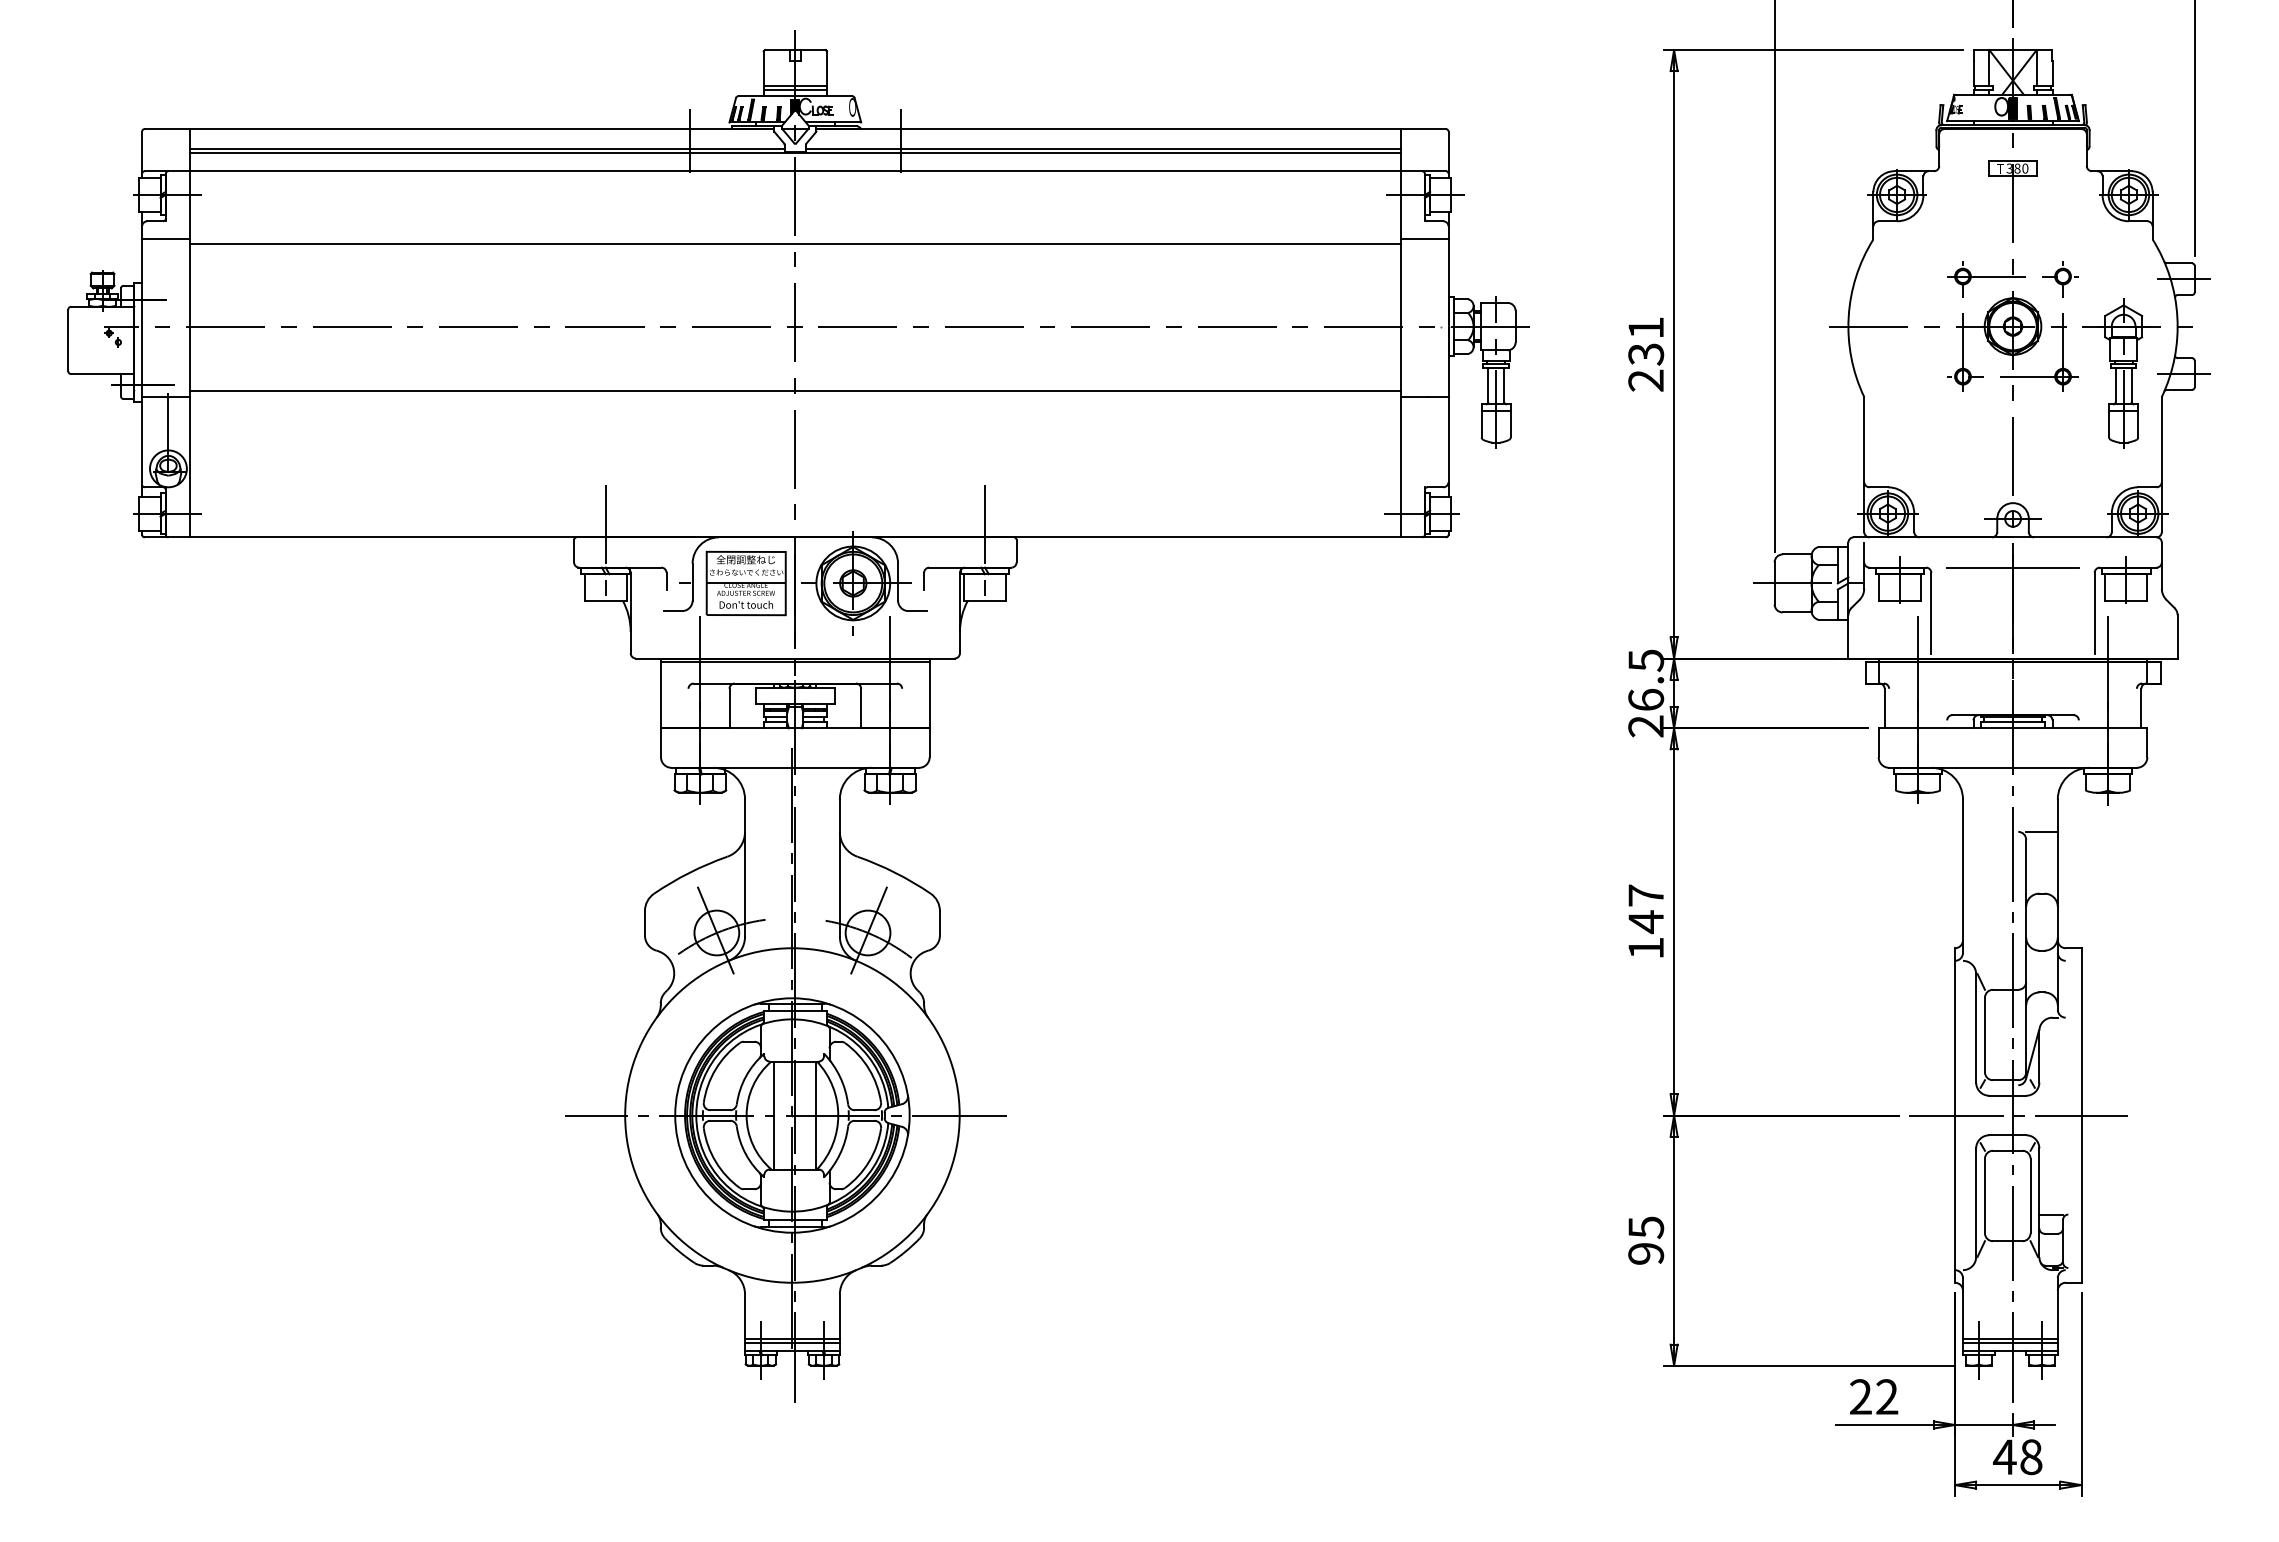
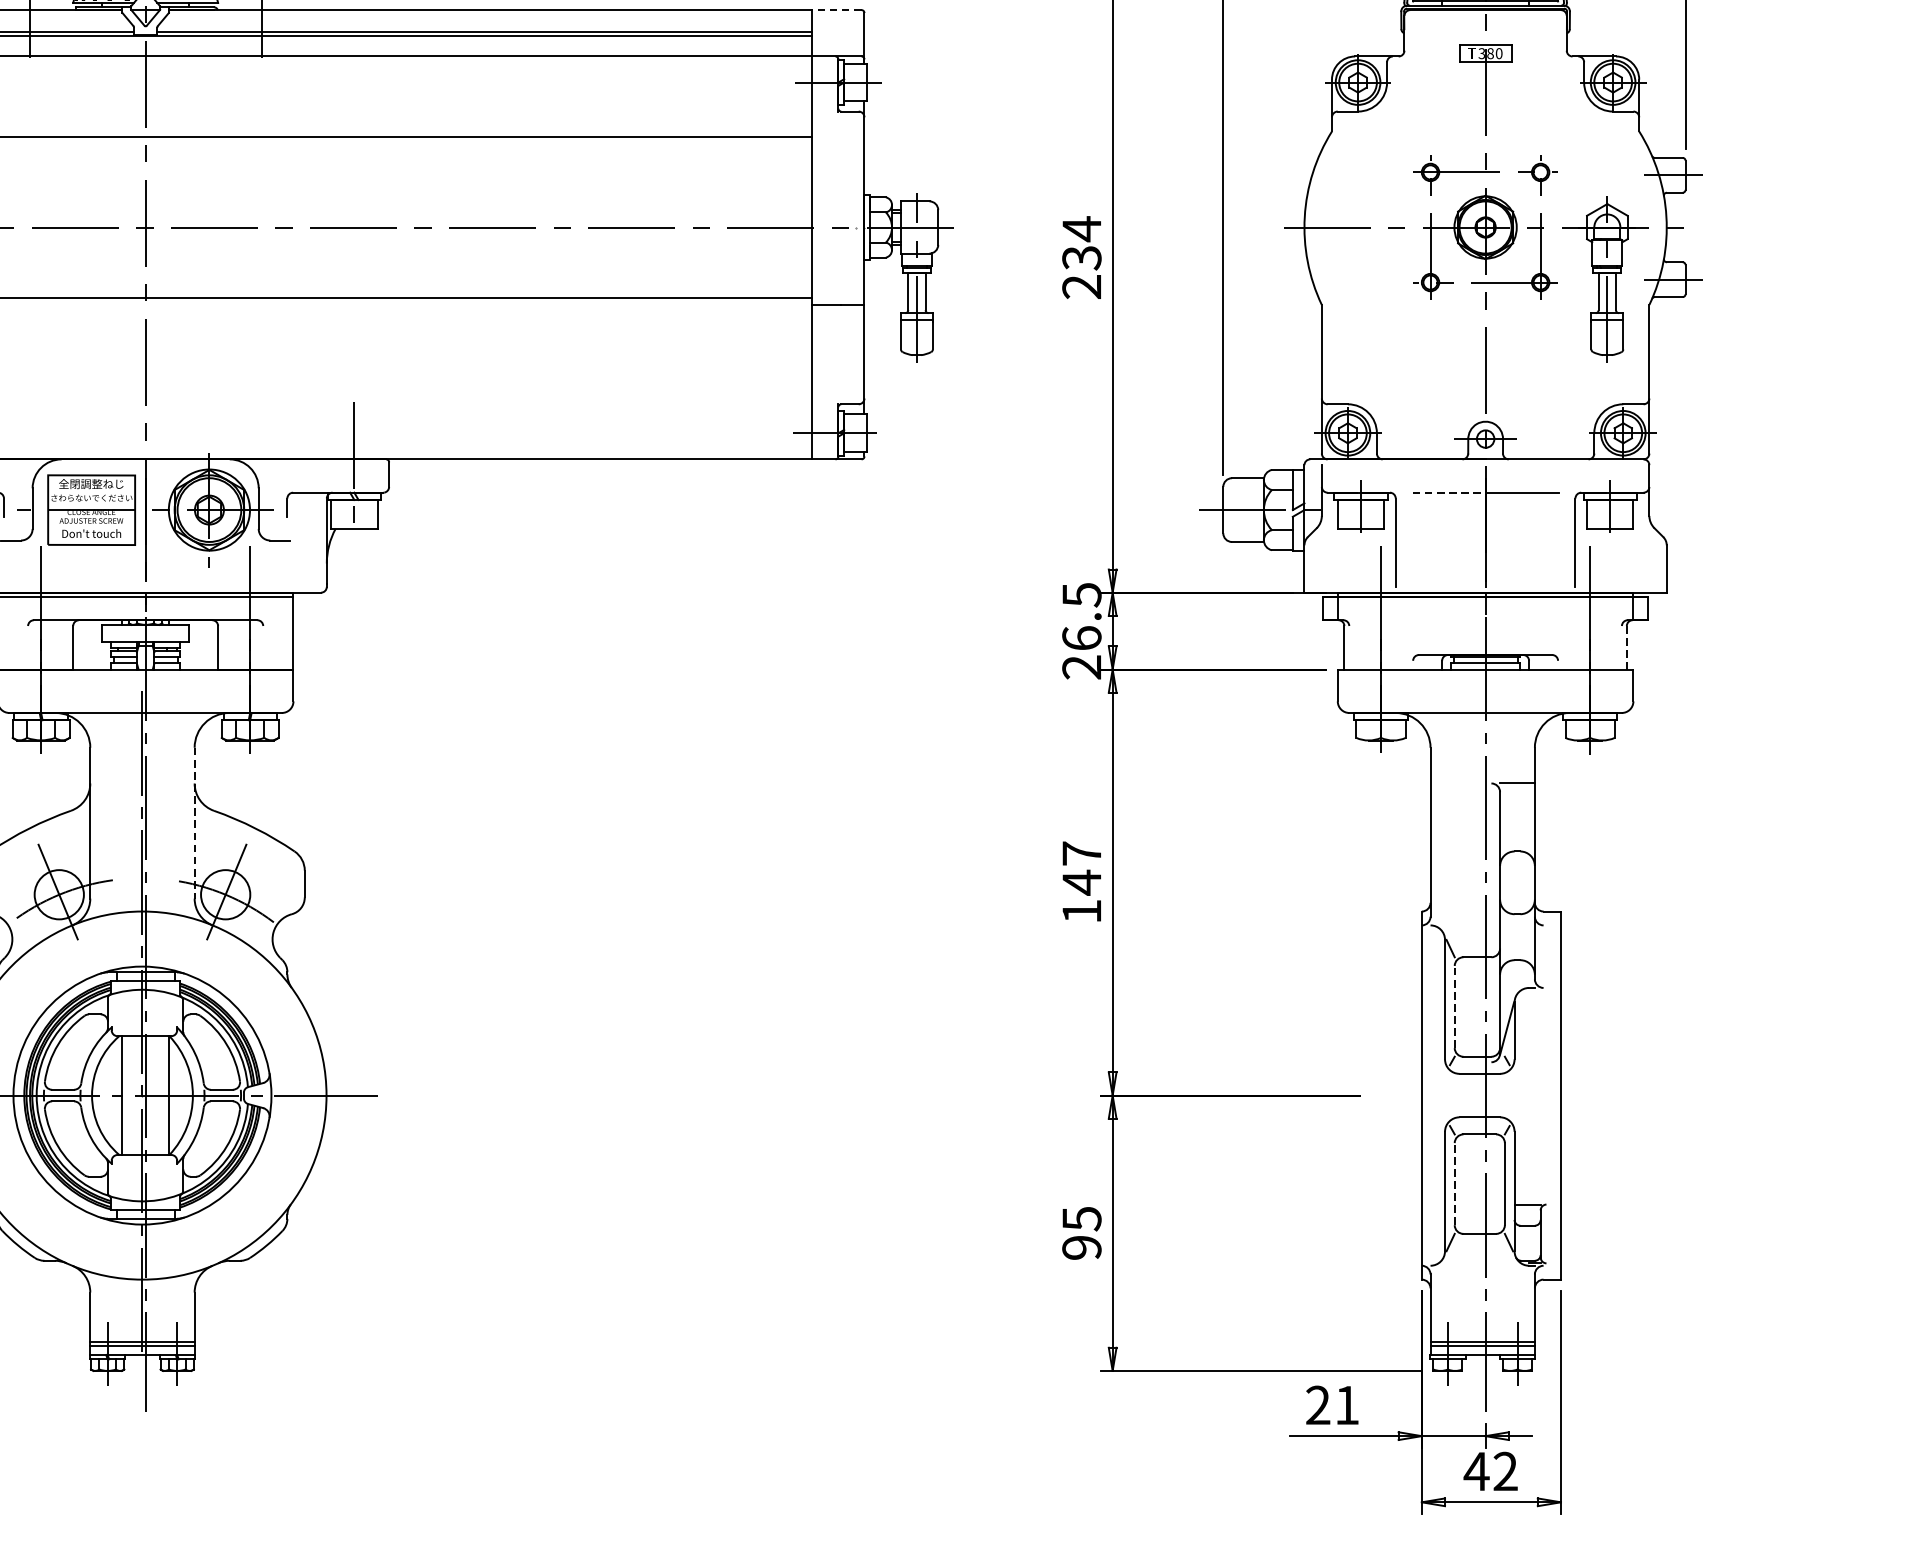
line: (1423, 129) -> (836, 10), solid -> dashed
line: (1424, 239) -> (837, 131), removed
text: (1645, 328) -> (1081, 229), 231 -> 234
line: (1980, 567) -> (1449, 492), solid -> dashed
line: (2141, 708) -> (1626, 647), solid -> dashed
line: (839, 867) -> (194, 822), solid -> dashed
line: (1984, 1034) -> (1454, 1006), solid -> dashed
line: (2018, 1115) -> (1491, 1095), removed
line: (1984, 1195) -> (1454, 1183), solid -> dashed
text: (1887, 1396) -> (1347, 1404), 22 -> 21
text: (2031, 1457) -> (1505, 1471), 48 -> 42

